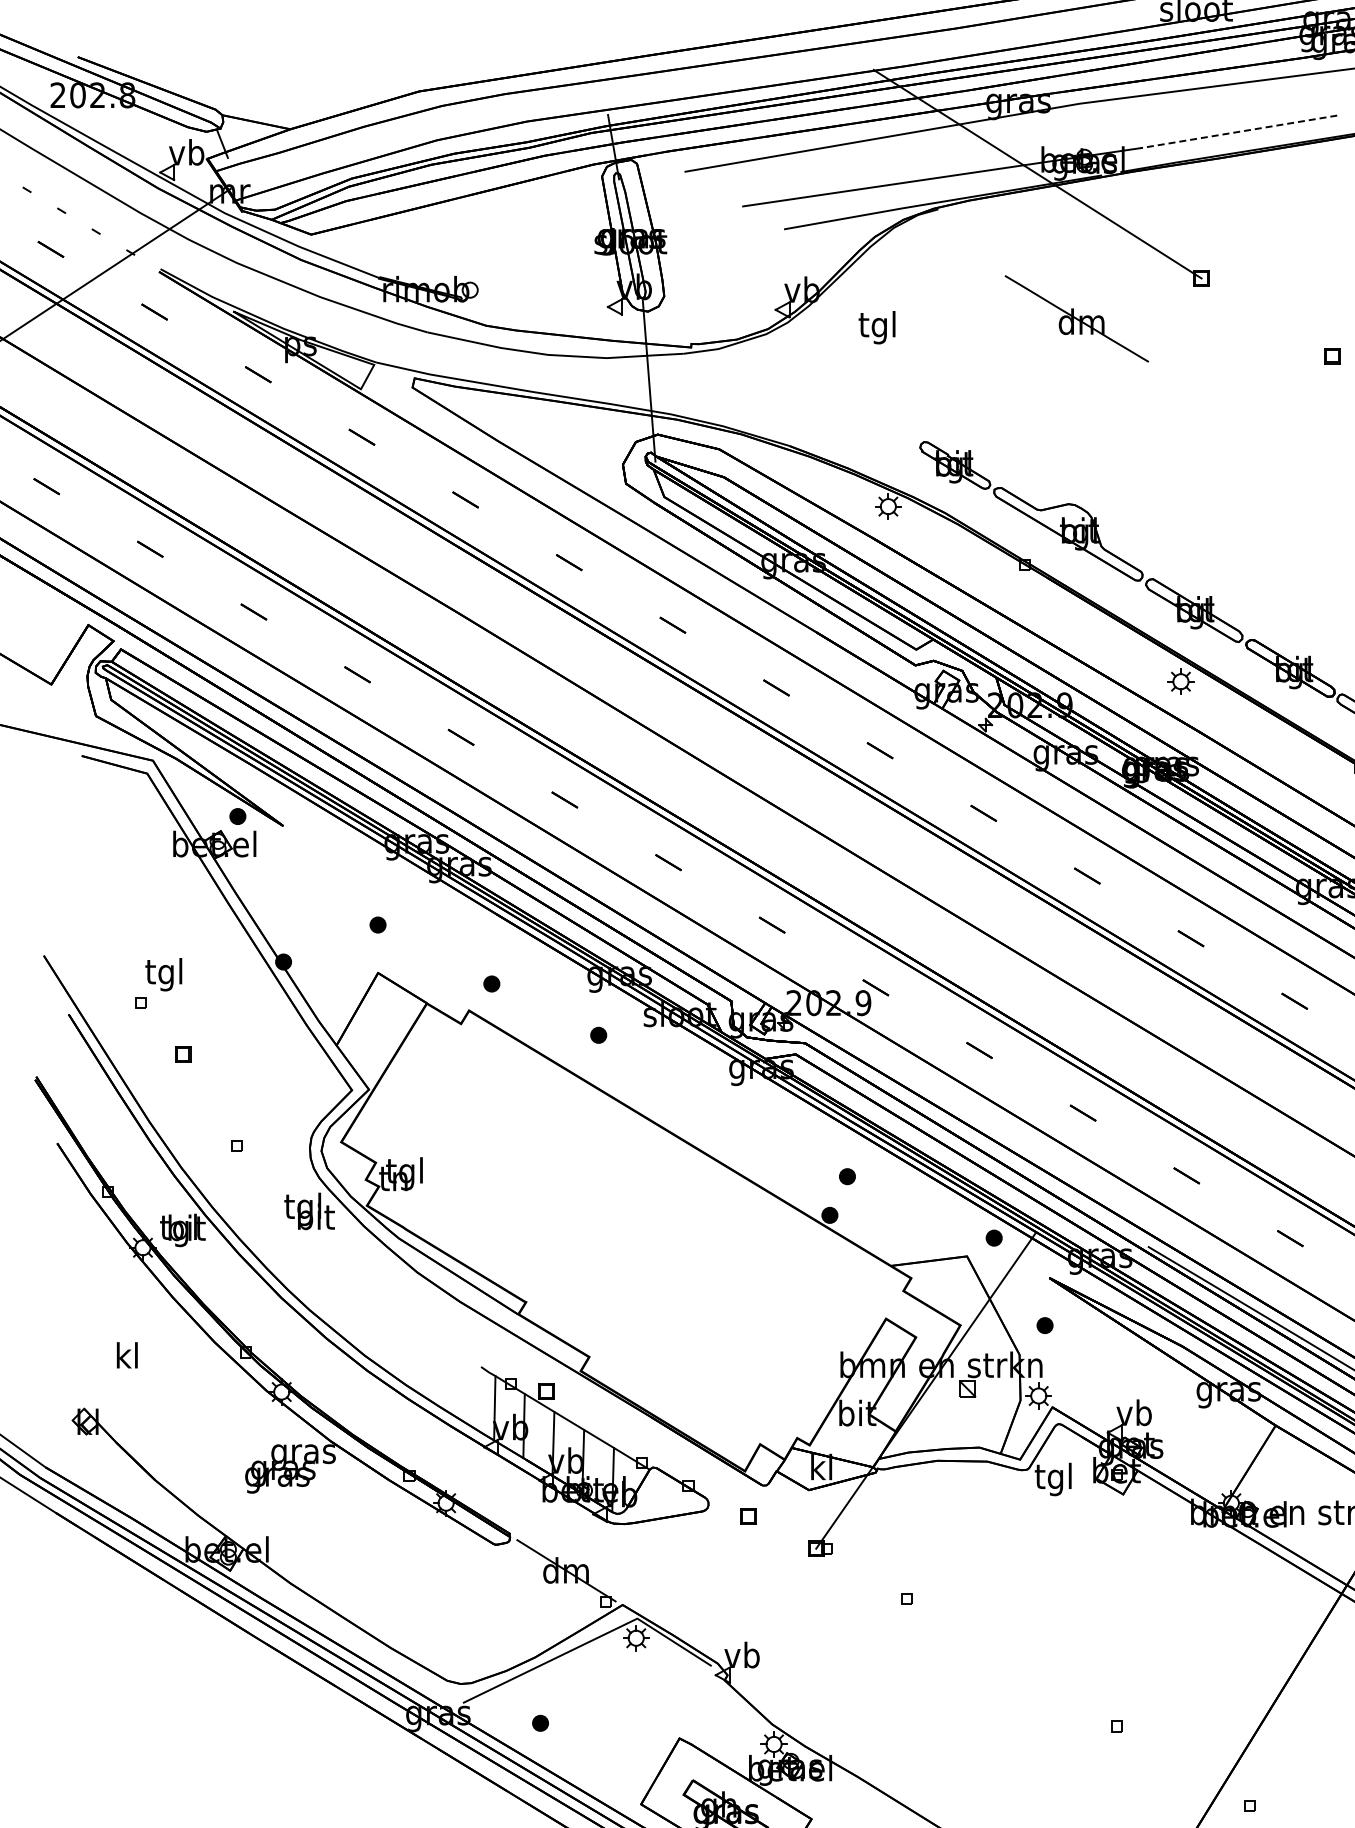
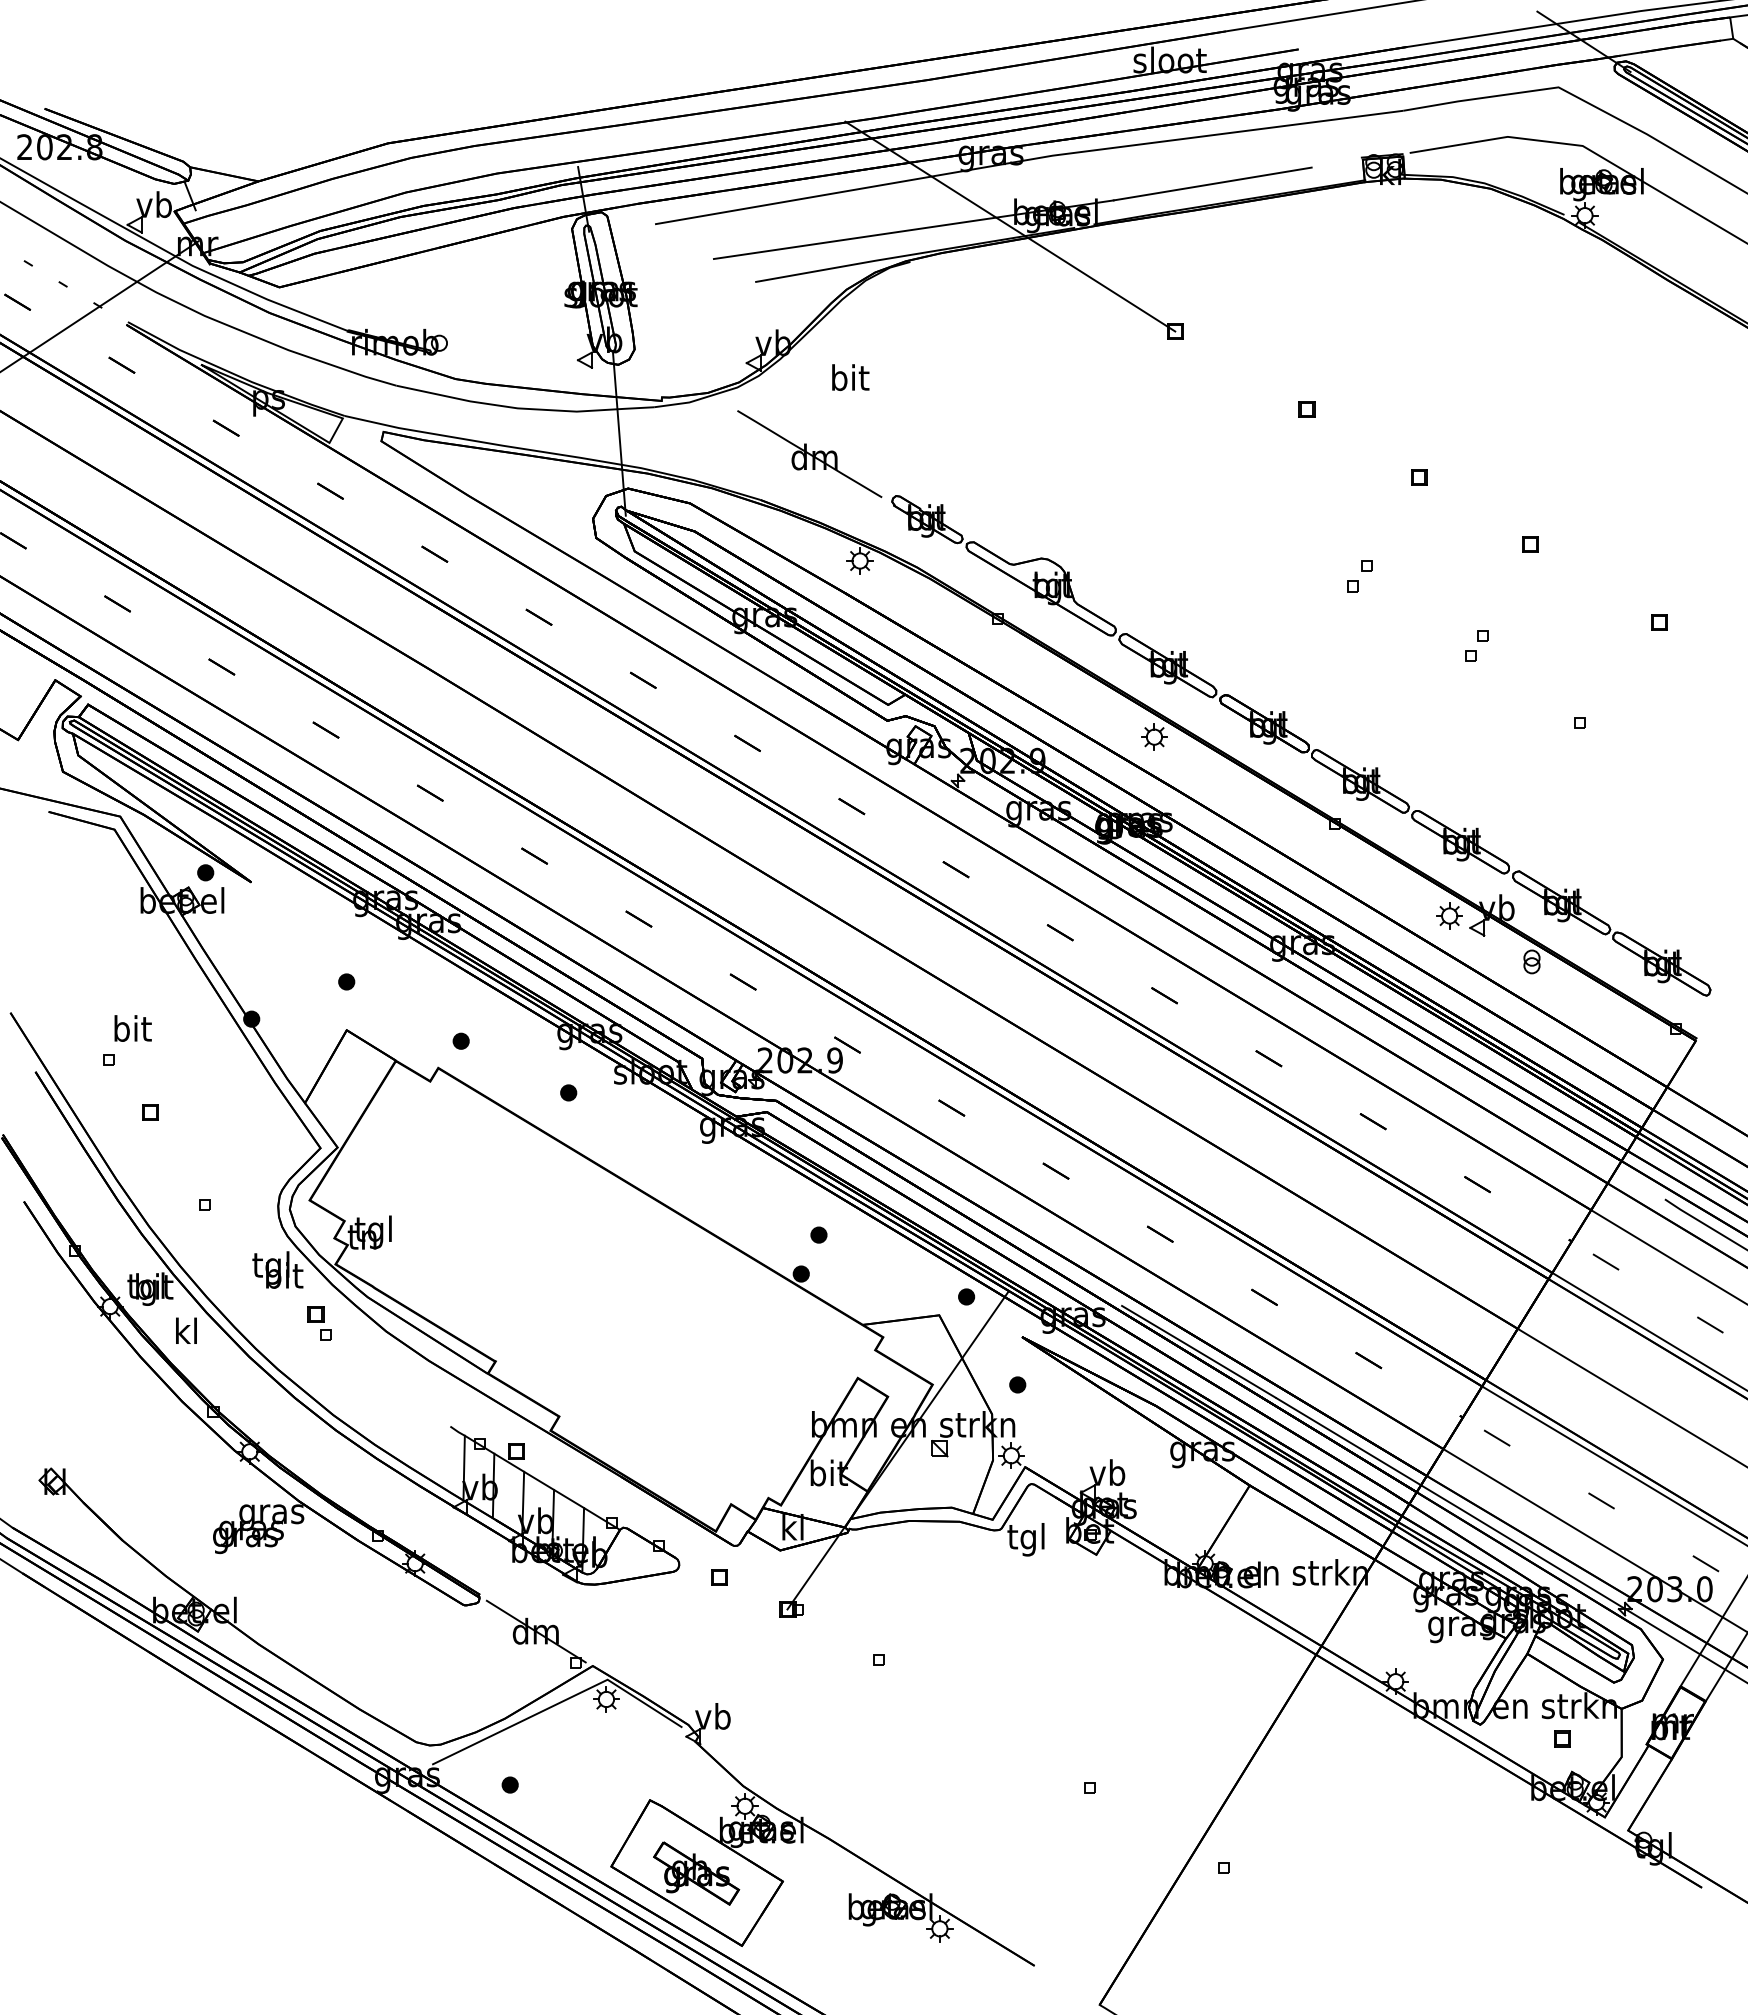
line: (1238, 132) -> (1212, 184), dashed -> solid
part: (1076, 318) -> (809, 453), moved
text: (877, 327) -> (849, 380), tgl -> bit
text: (164, 974) -> (131, 1031), tgl -> bit
part: (351, 1264) -> (319, 1323), added
text: (127, 1354) -> (186, 1330), moved

